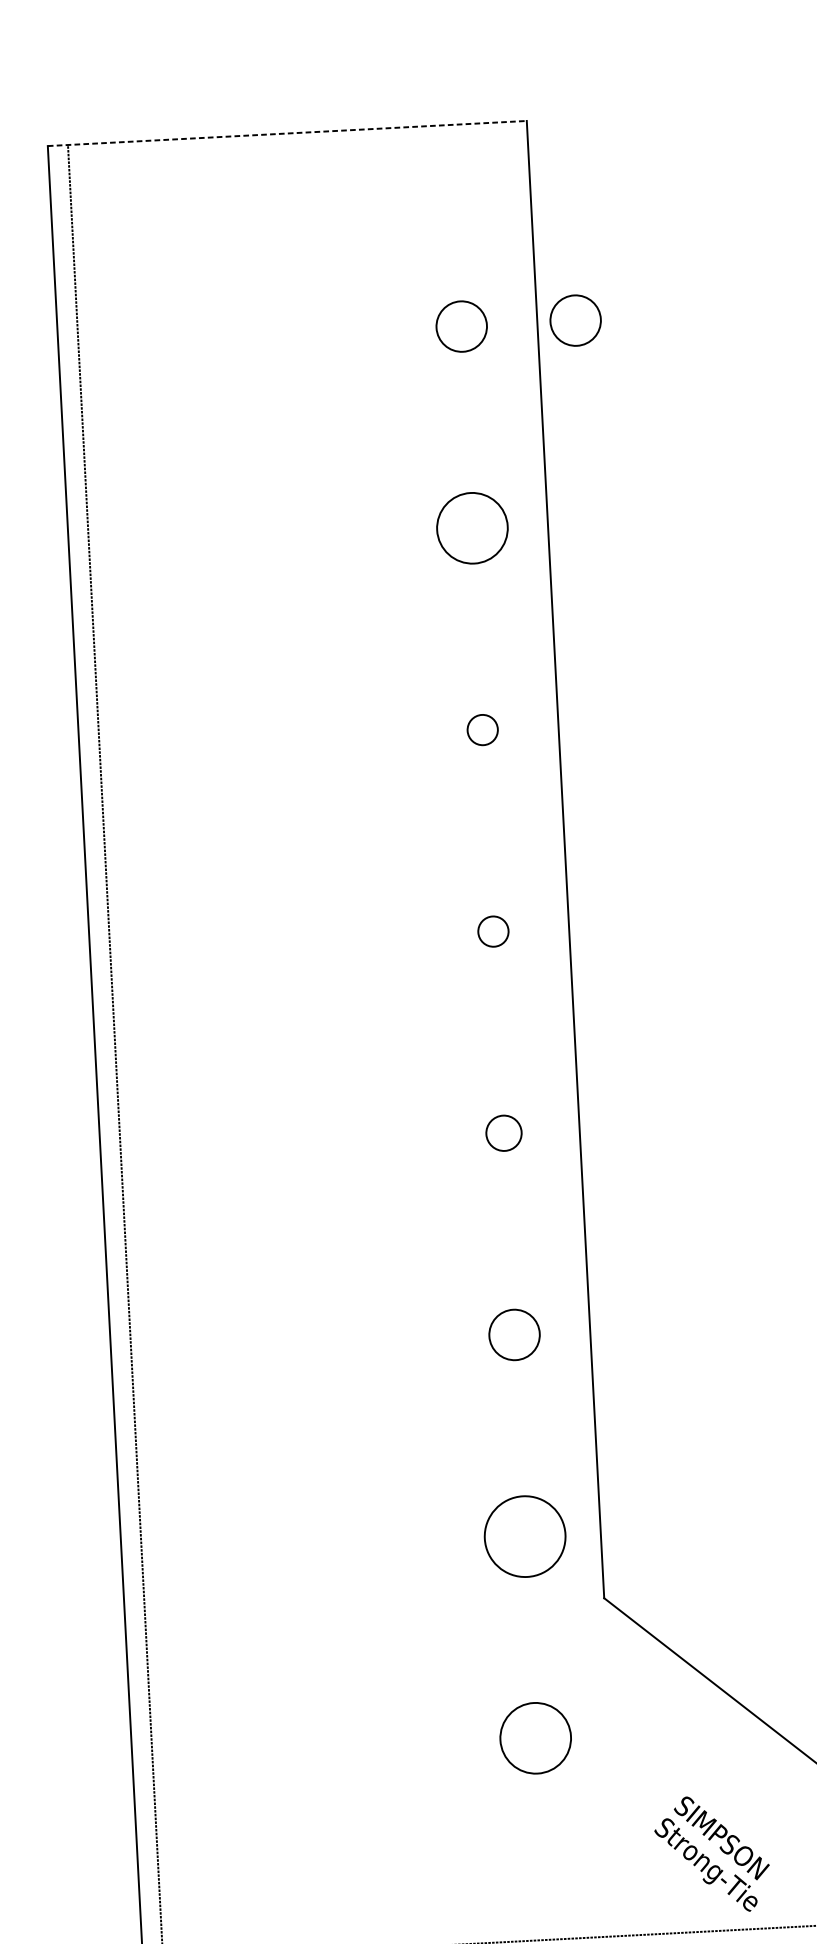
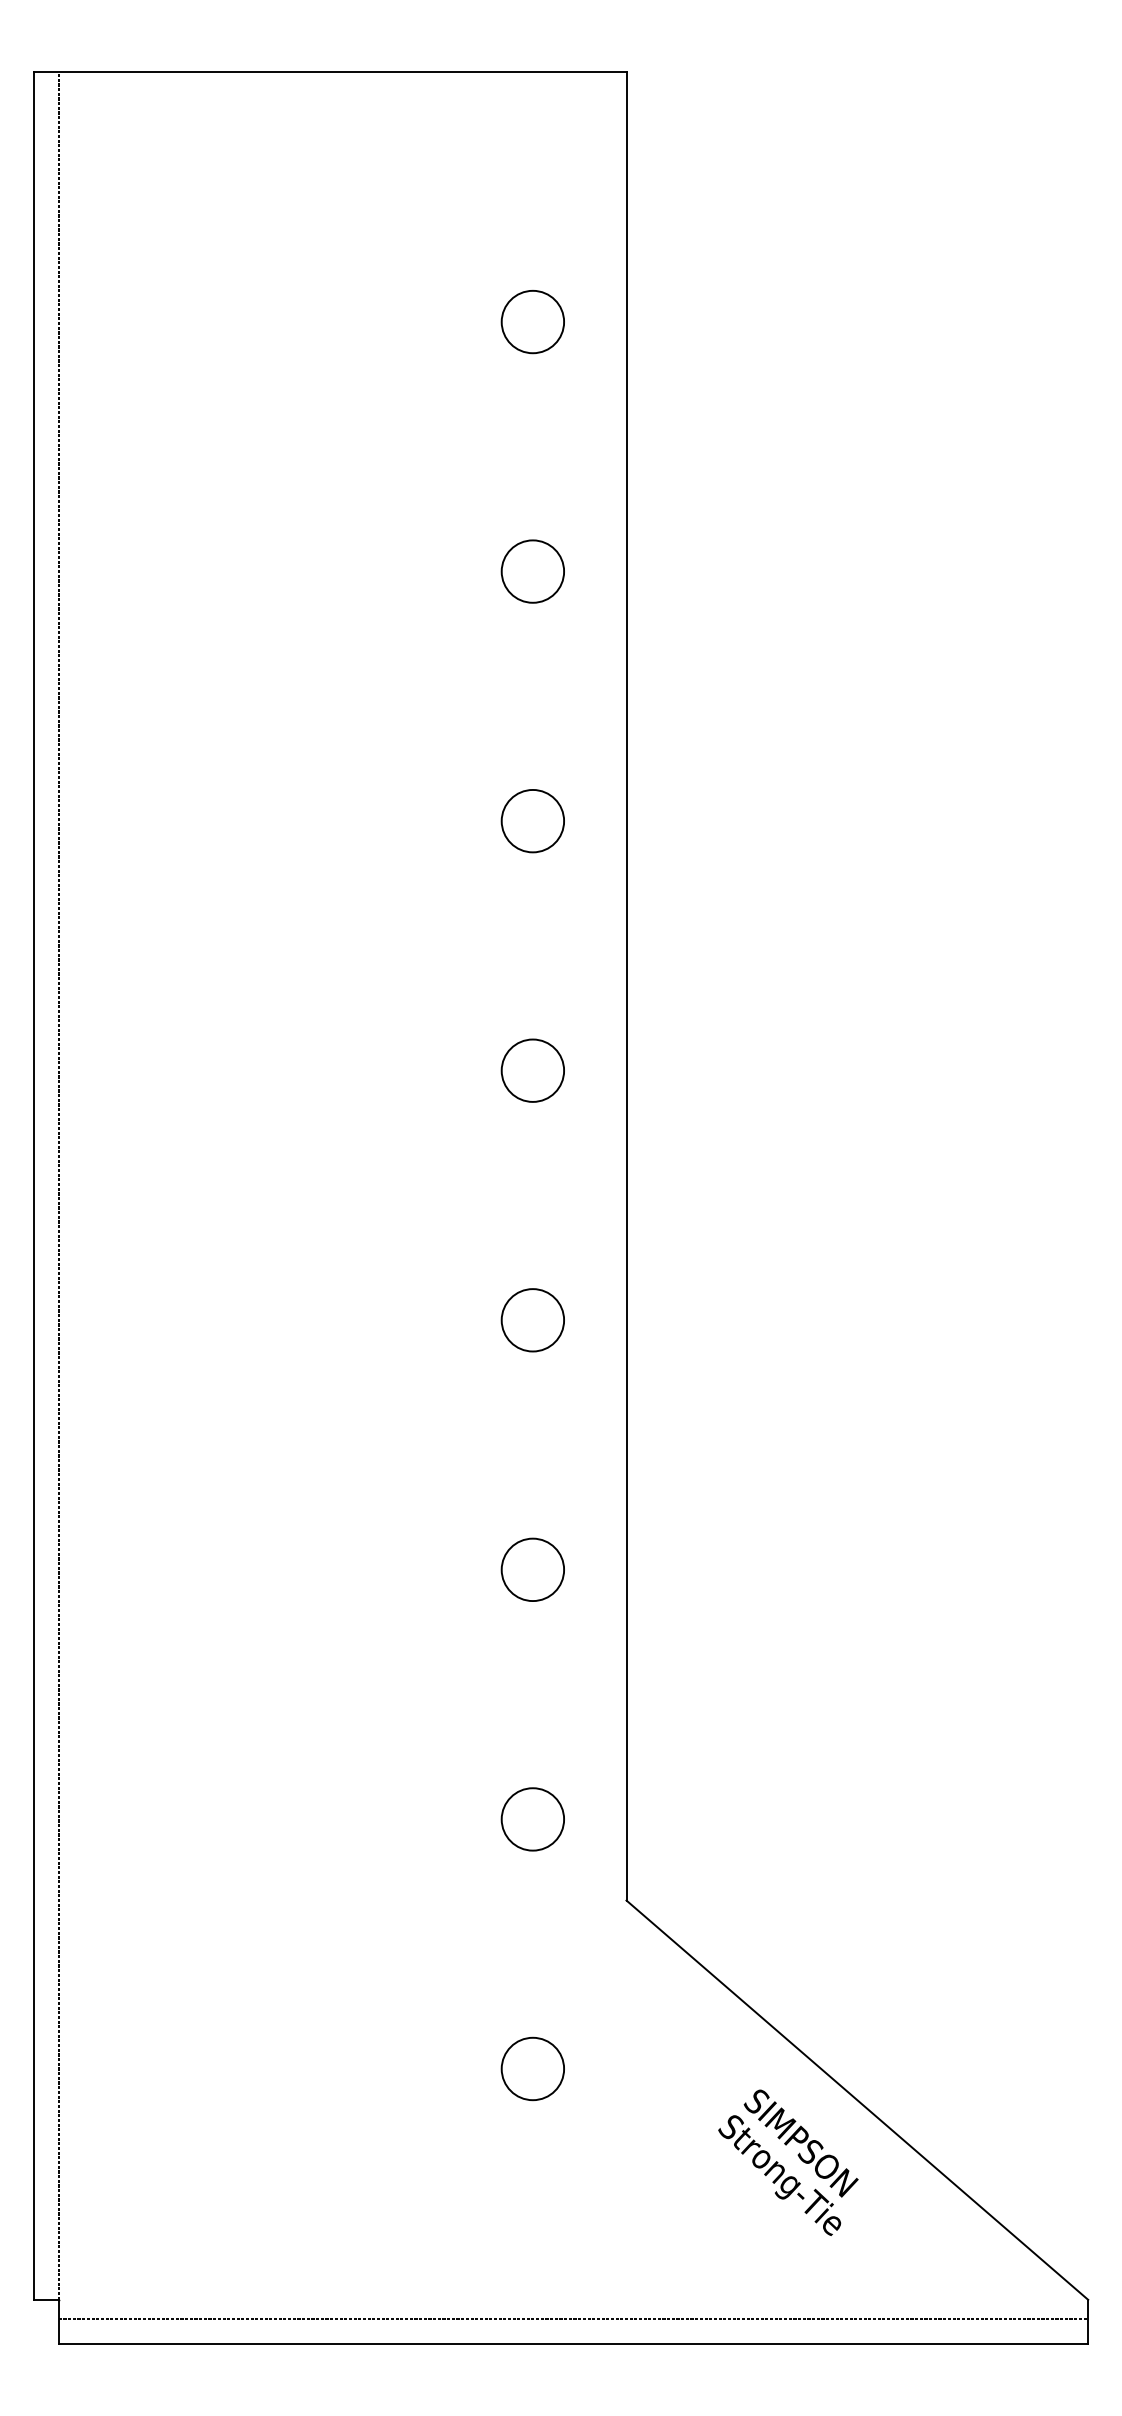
line: (287, 133) -> (330, 72), dashed -> solid
circle: (575, 321) -> (673, 322), removed
circle: (471, 528) -> (532, 571), size x0.71
circle: (482, 730) -> (532, 821), size x1.67
circle: (493, 931) -> (532, 1070), size x1.67
circle: (503, 1133) -> (532, 1320), size x1.43
circle: (524, 1536) -> (532, 1819), size x0.62
circle: (535, 1737) -> (532, 2068), size x0.71
text: (712, 1854) -> (788, 2162), moved

